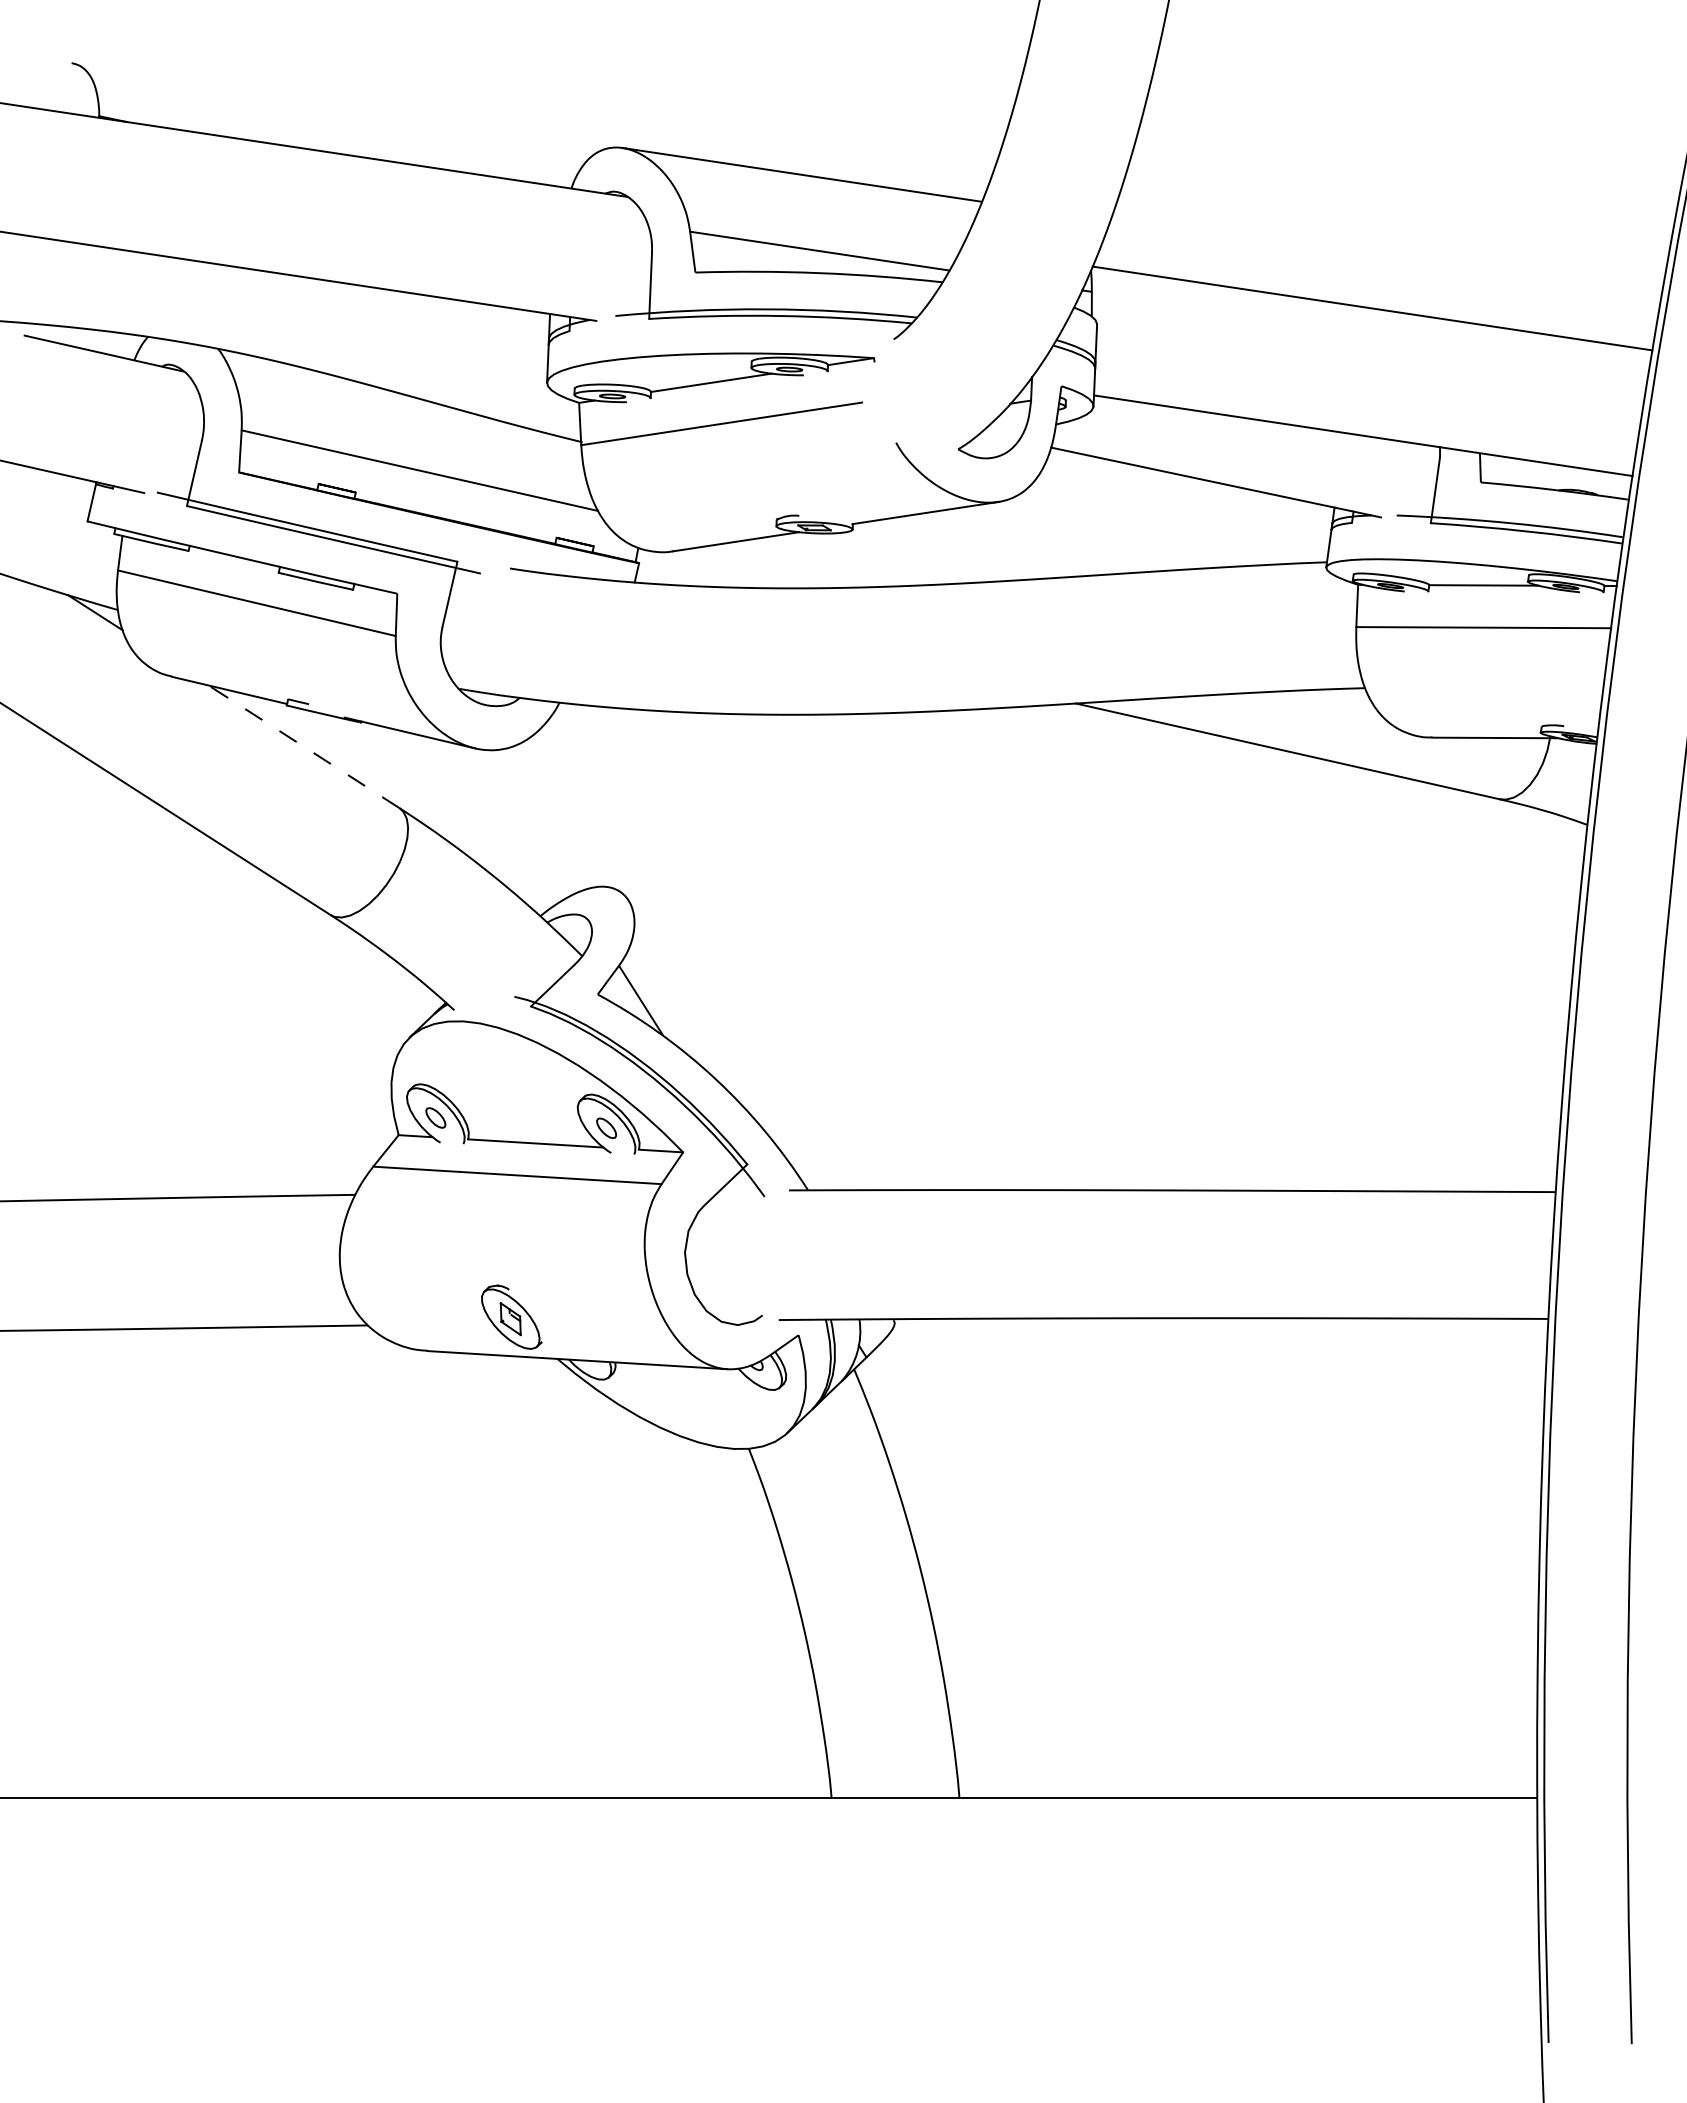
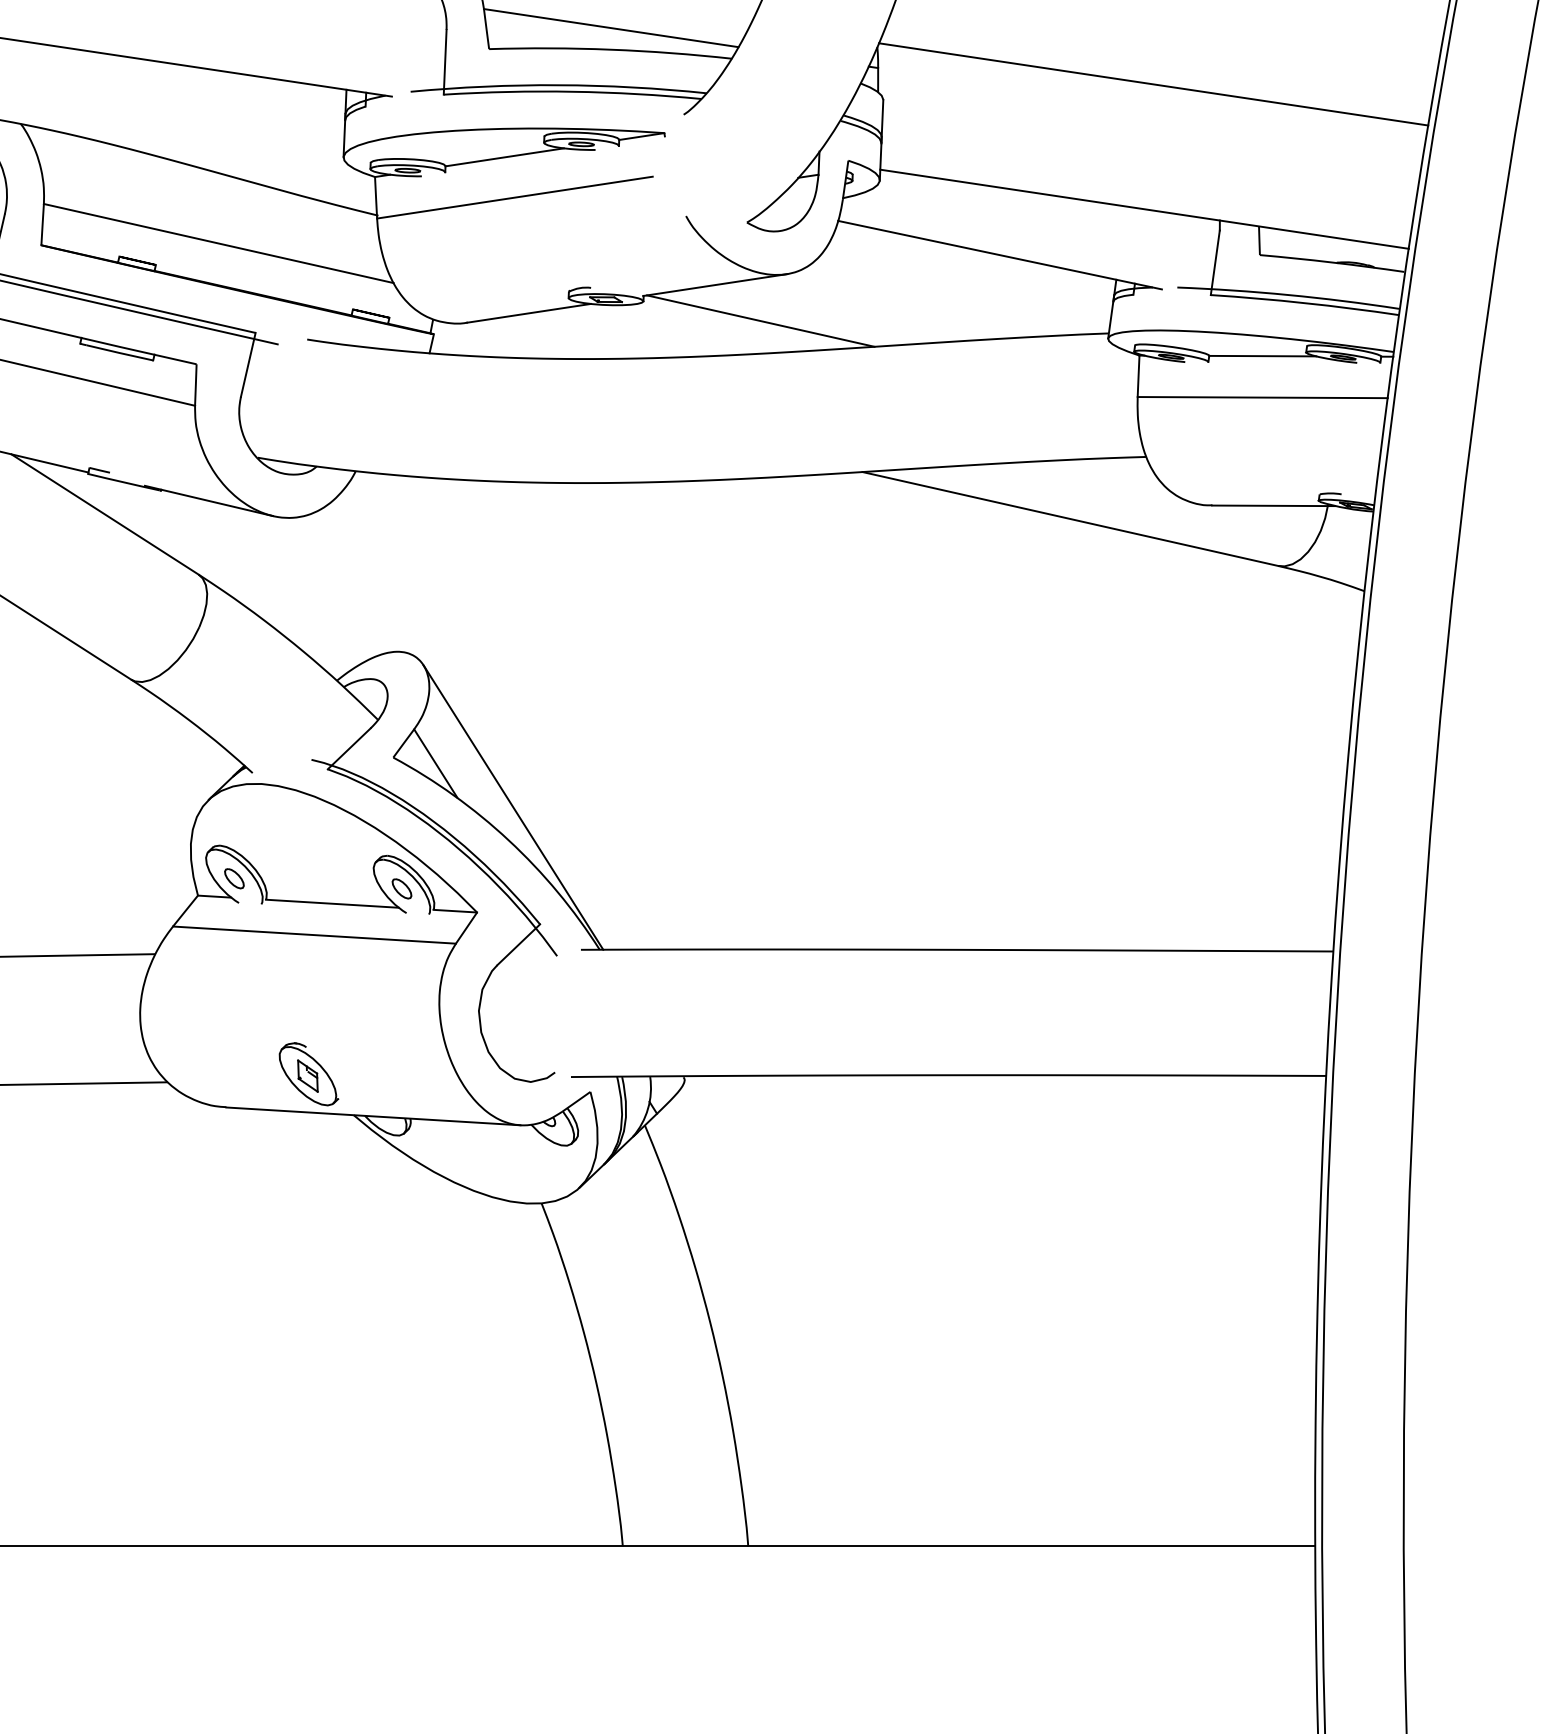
line: (972, 549) -> (761, 320), added
line: (303, 746) -> (104, 514), dashed -> solid
line: (719, 1045) -> (512, 807), added

